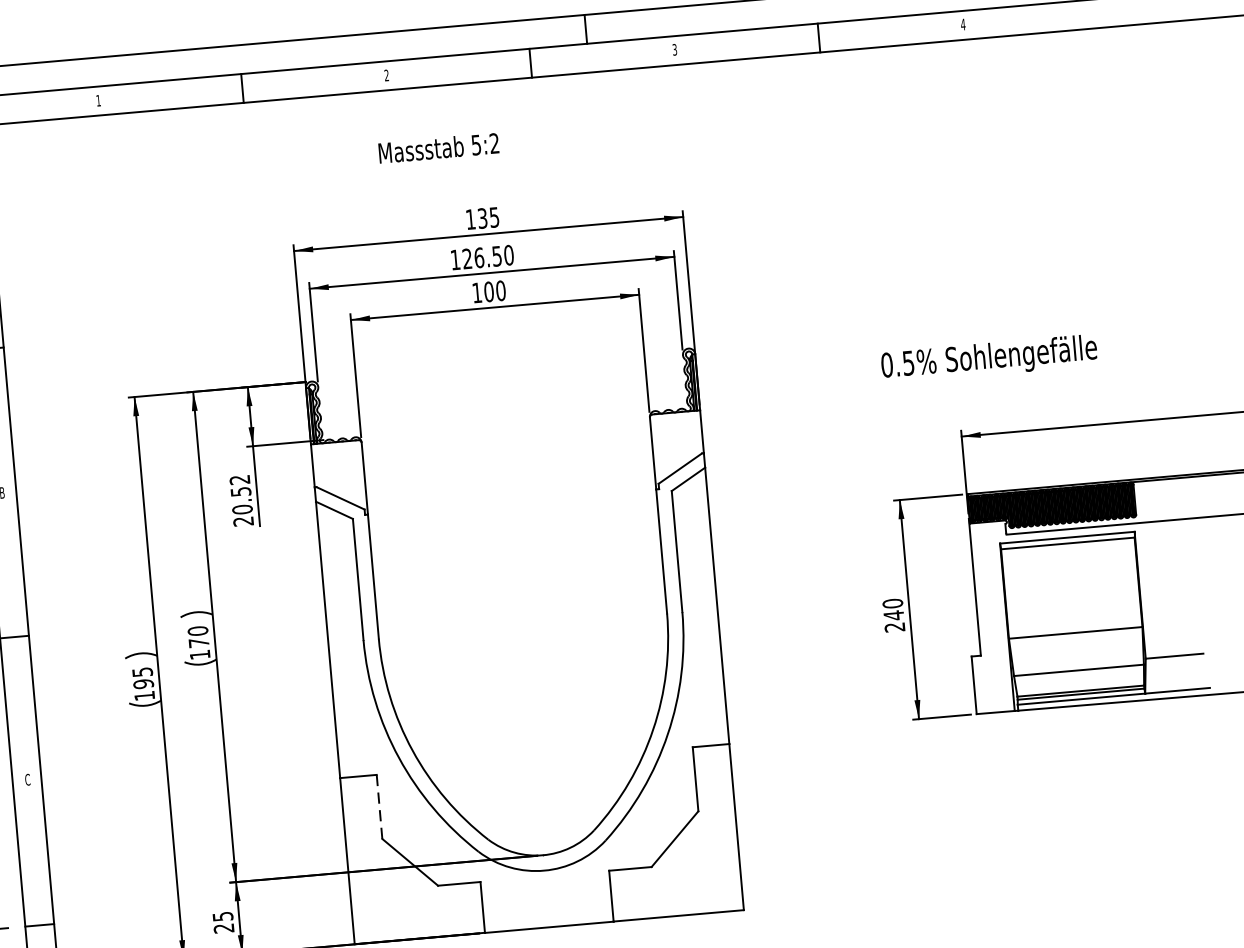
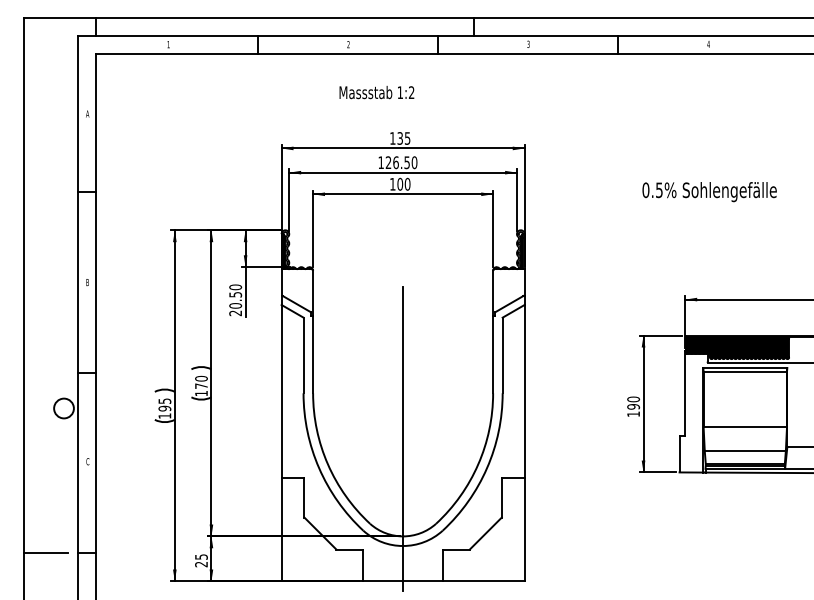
text: (475, 144) -> (399, 92), 5:2 -> 1:2
text: (989, 359) -> (709, 192), moved
text: (239, 480) -> (235, 287), 20.52 -> 20.50
text: (894, 621) -> (633, 410), 240 -> 190
line: (529, 698) -> (403, 438), added
line: (379, 806) -> (304, 497), dashed -> solid

